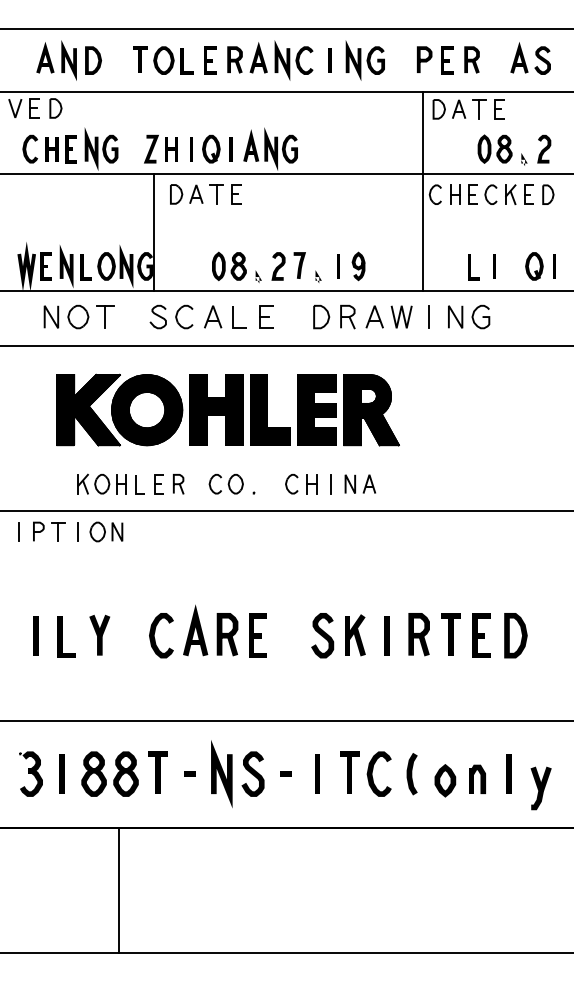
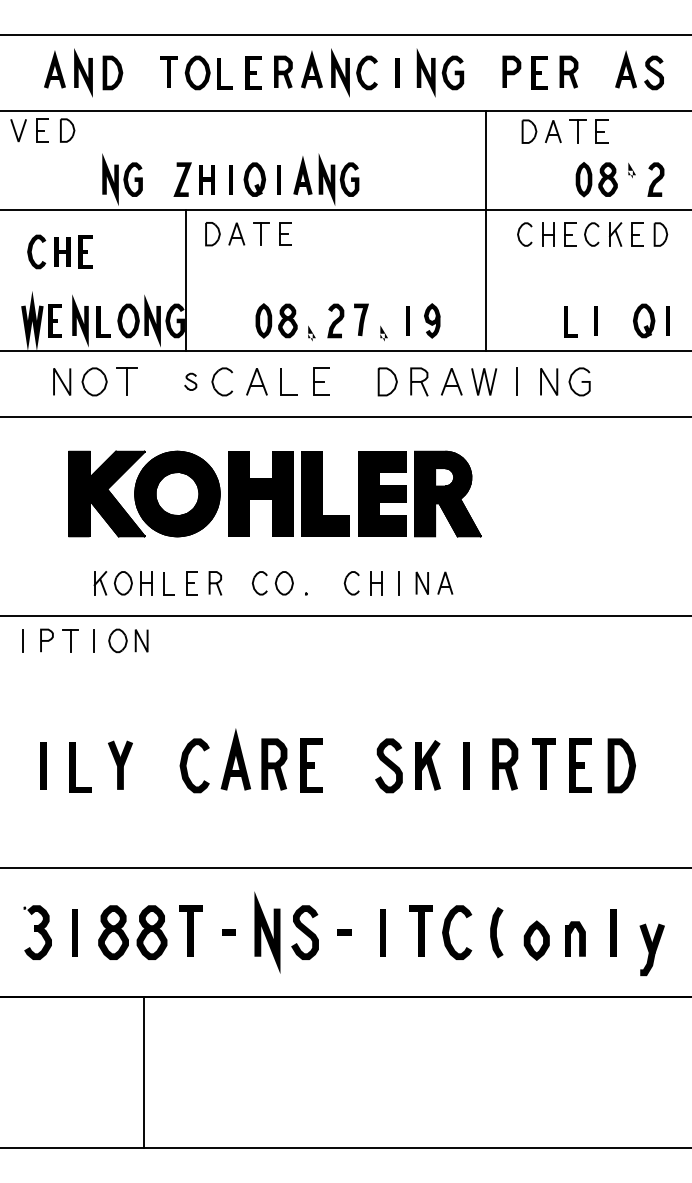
part: (49, 148) -> (59, 251), moved
part: (524, 159) -> (632, 170), moved
line: (423, 191) -> (486, 230), moved
part: (157, 316) -> (189, 381), size x0.6

